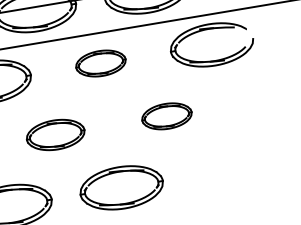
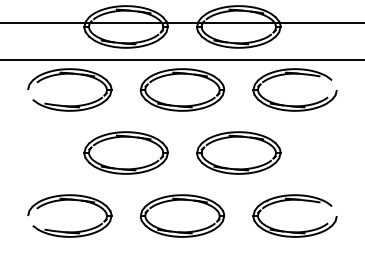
part: (100, 63) -> (182, 89), size x1.67
part: (166, 115) -> (238, 152), size x1.67
part: (55, 134) -> (125, 152), size x1.43
part: (229, 154) -> (294, 200), added

